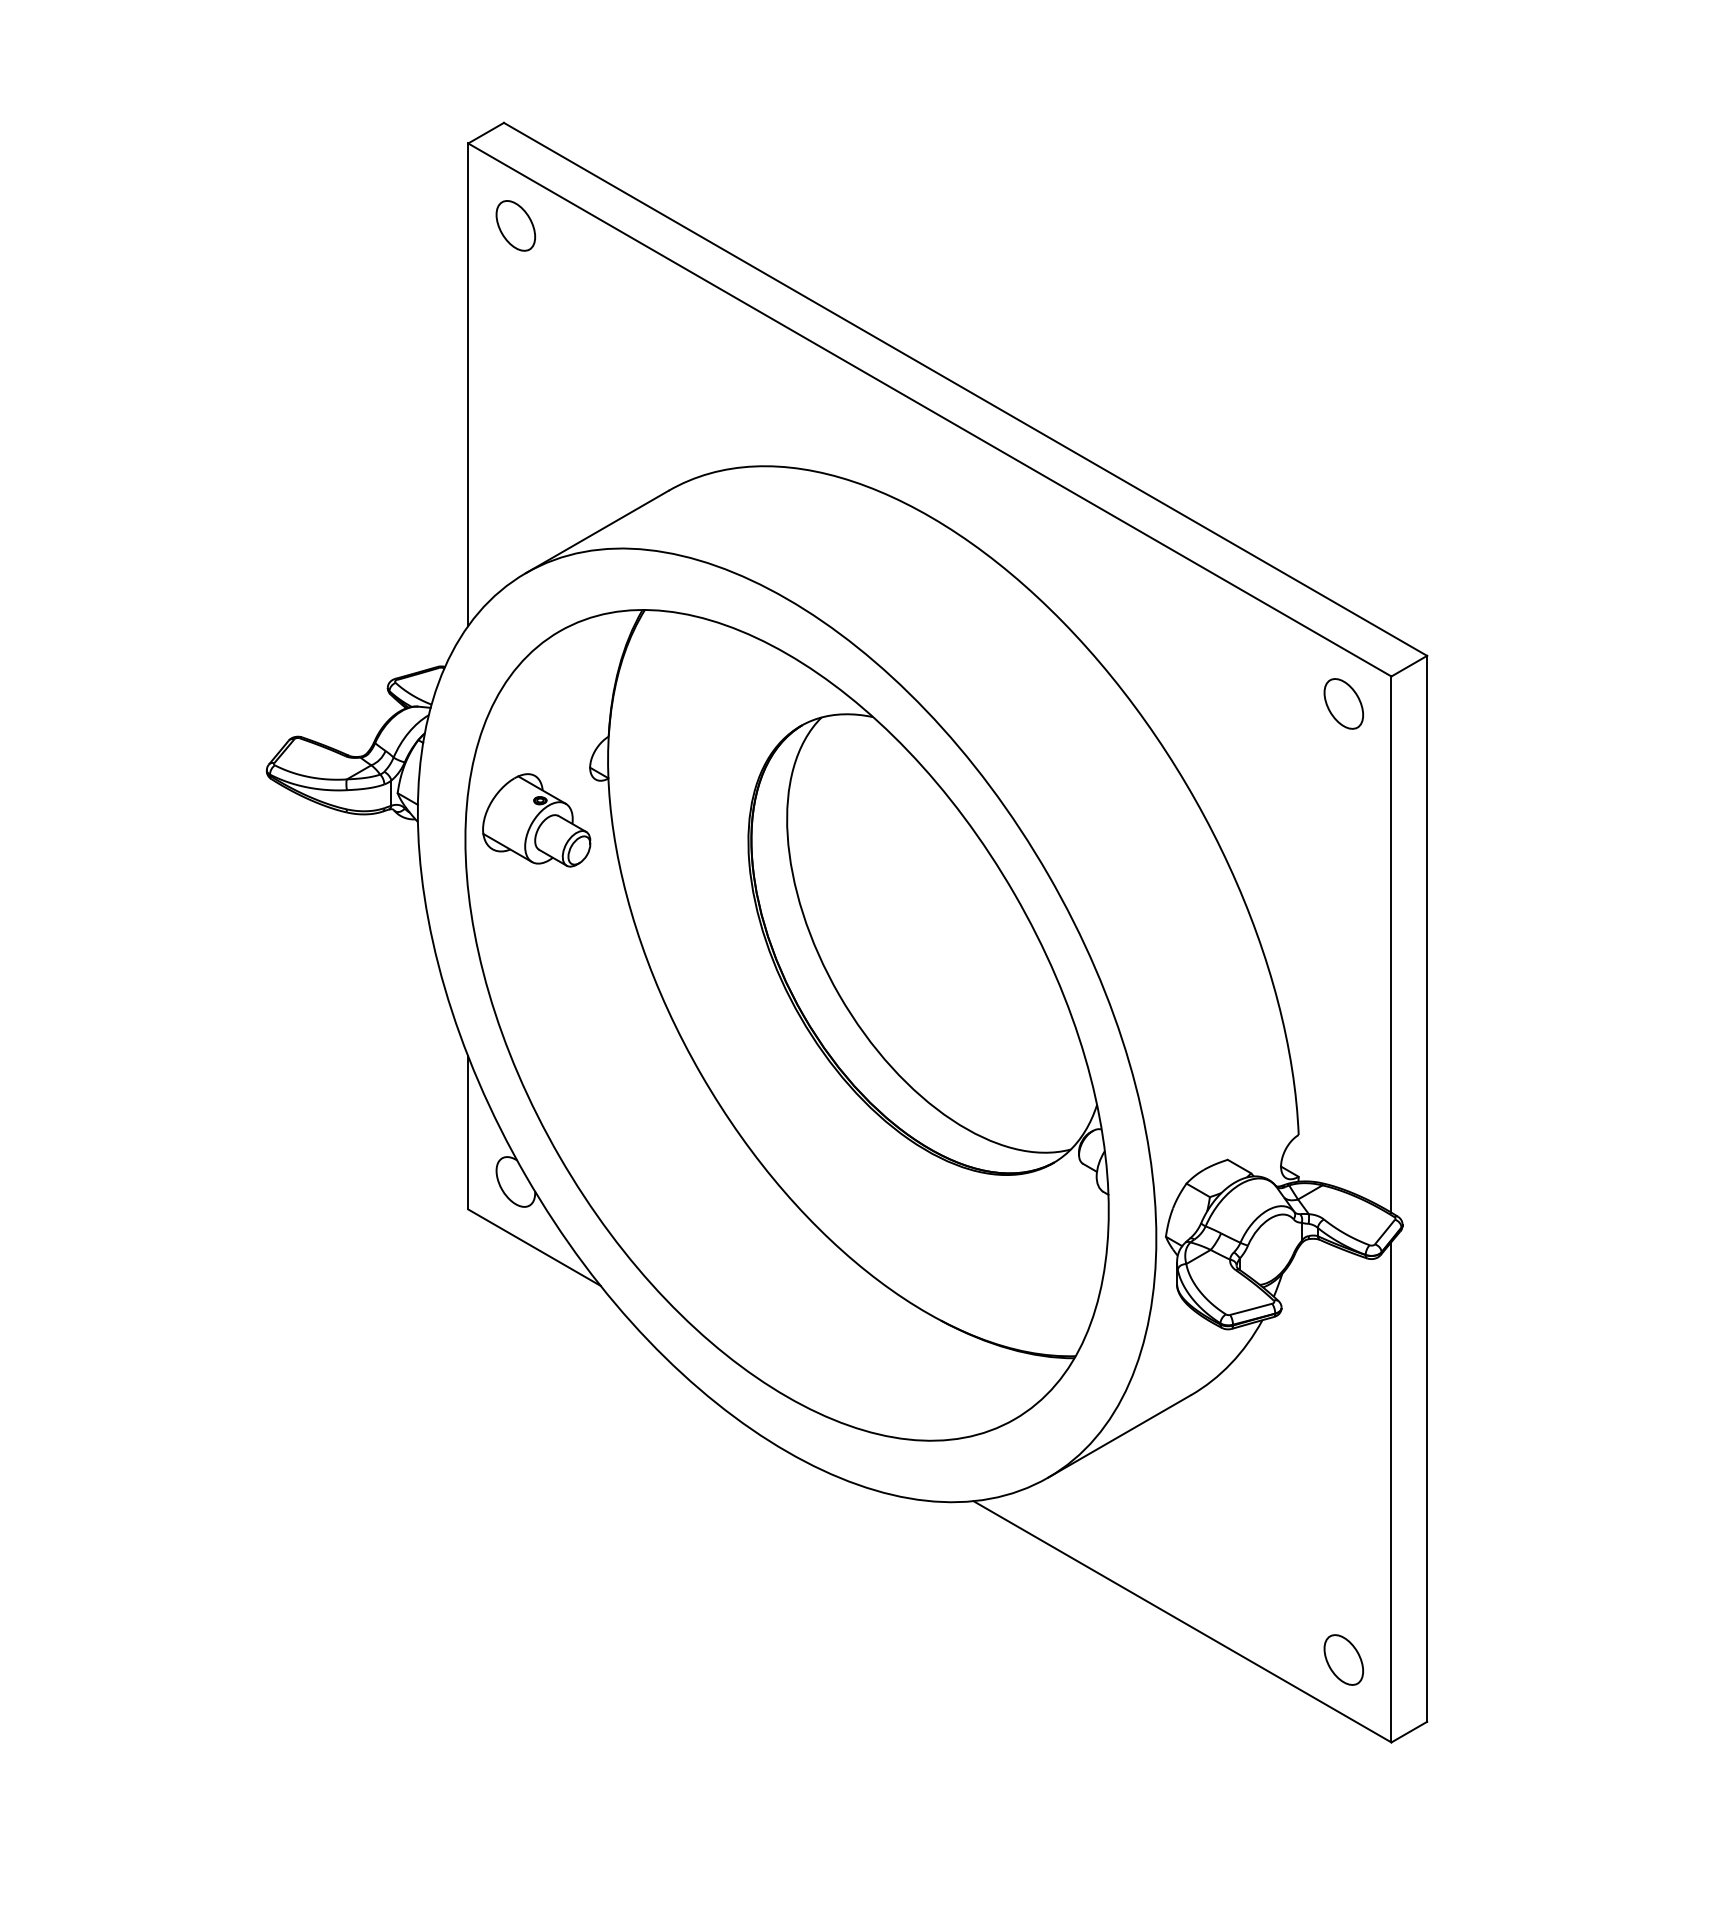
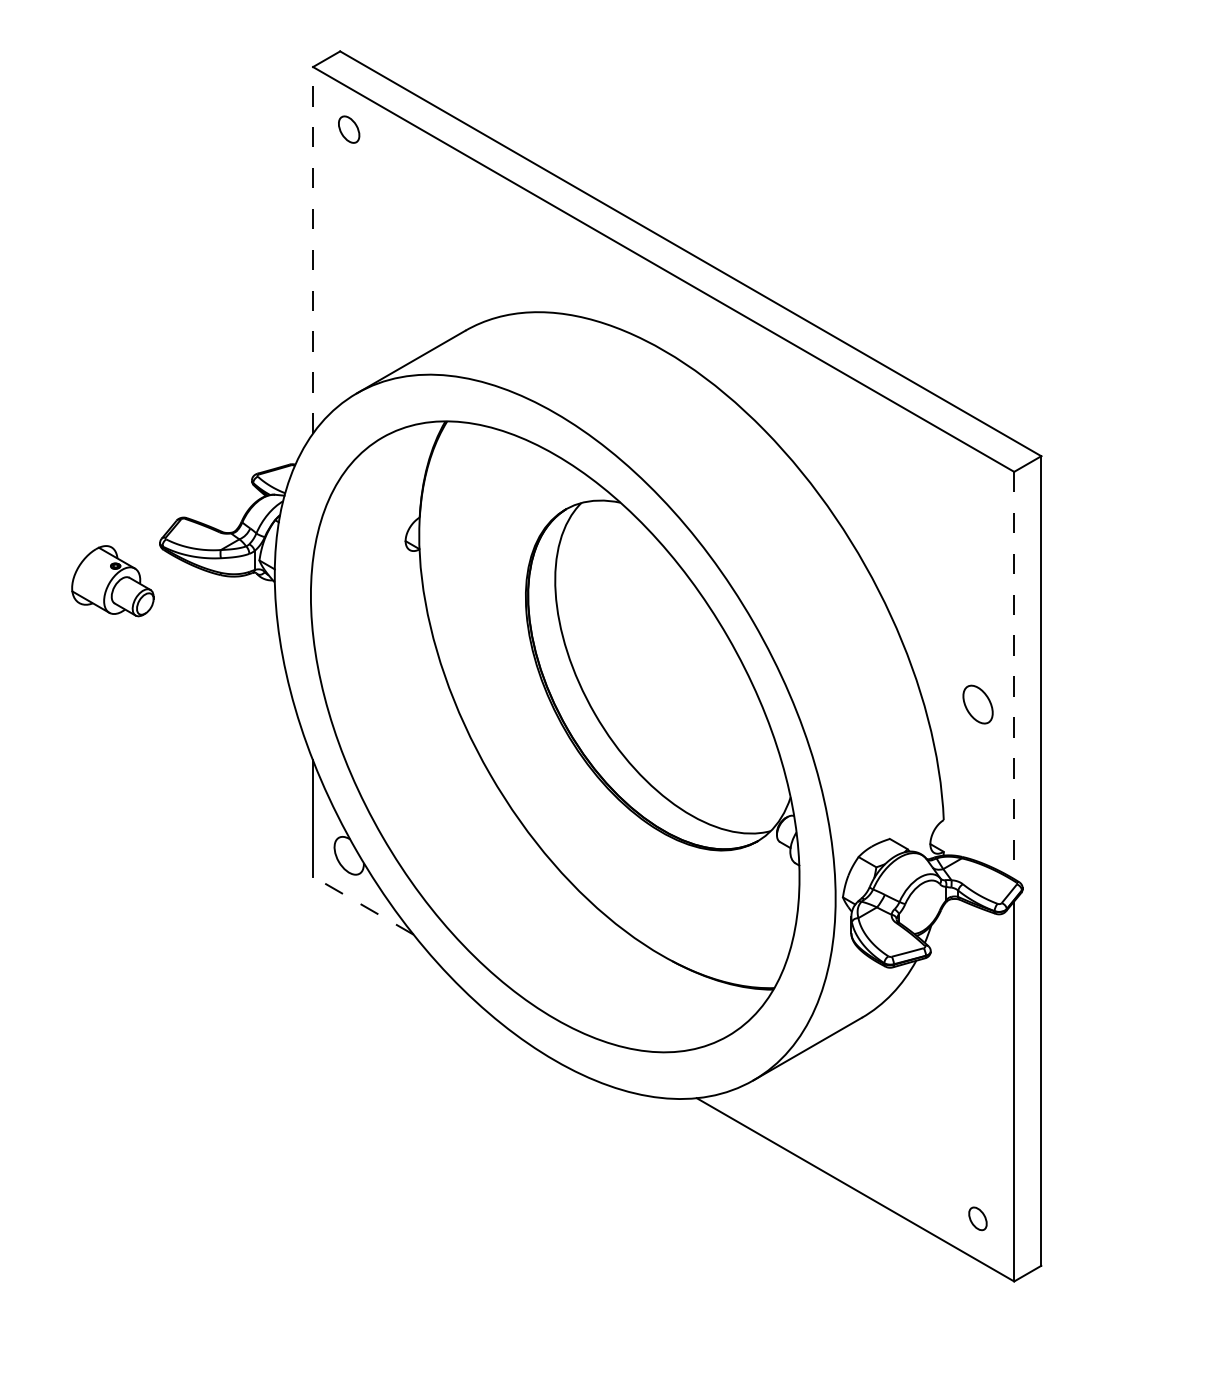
part: (515, 225) -> (348, 129), size x0.7
line: (468, 384) -> (313, 250), solid -> dashed
part: (1343, 703) -> (977, 704), moved
part: (536, 820) -> (112, 581), moved
line: (1391, 945) -> (1014, 676), solid -> dashed
line: (534, 1247) -> (363, 905), solid -> dashed
part: (1343, 1659) -> (977, 1218), size x0.6

